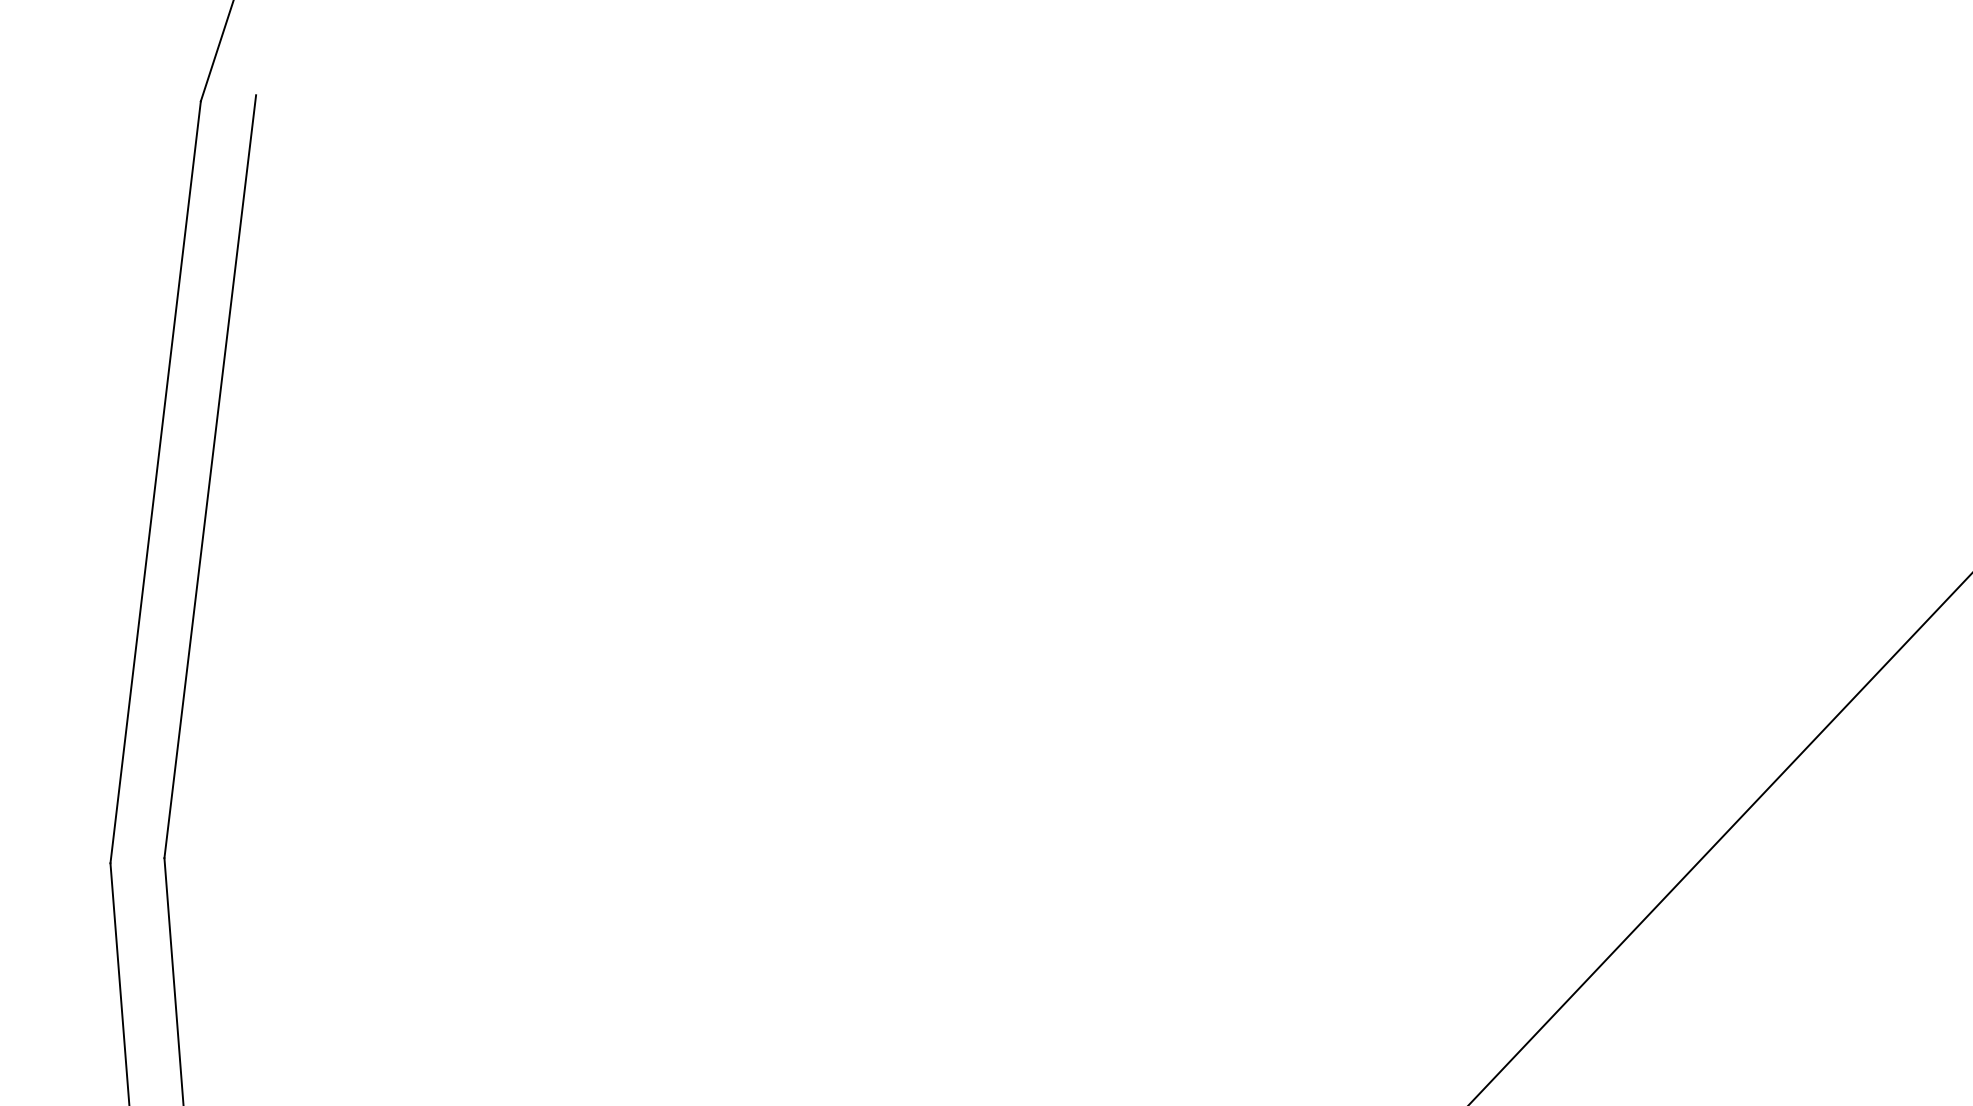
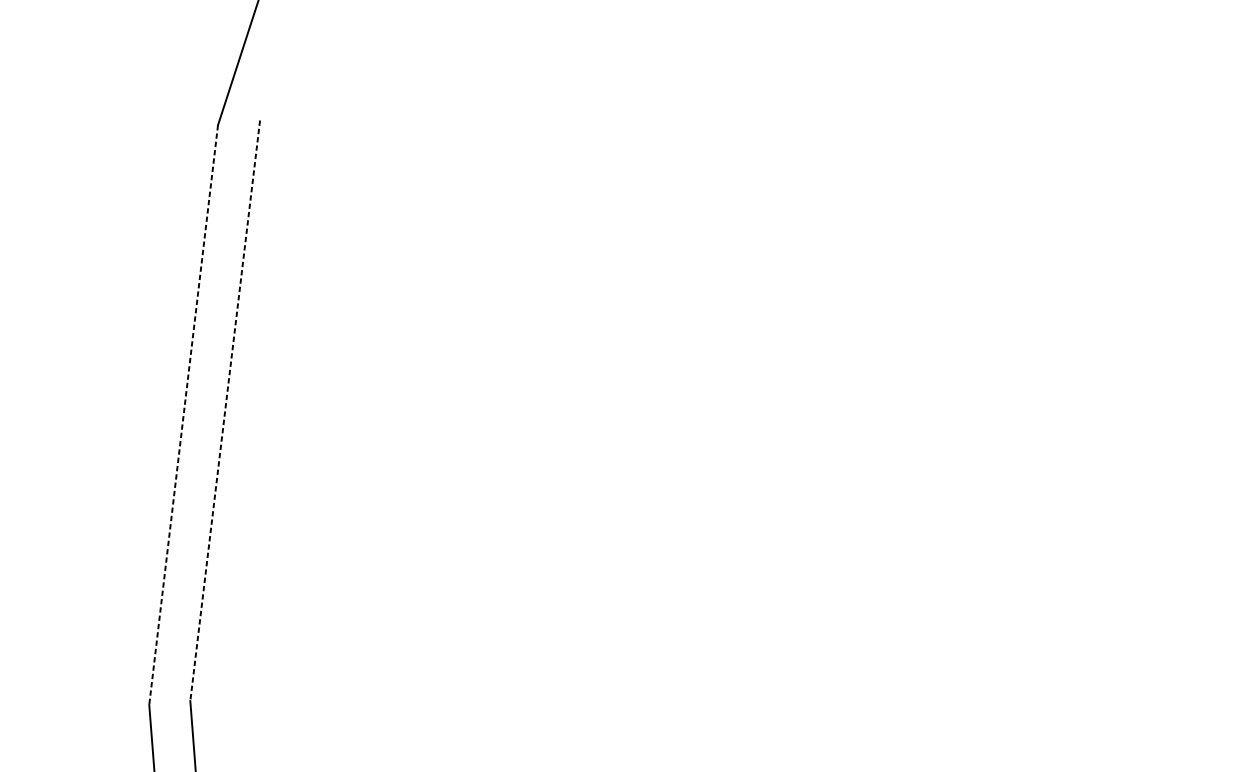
line: (210, 477) -> (225, 411), solid -> dashed
line: (155, 482) -> (183, 415), solid -> dashed

